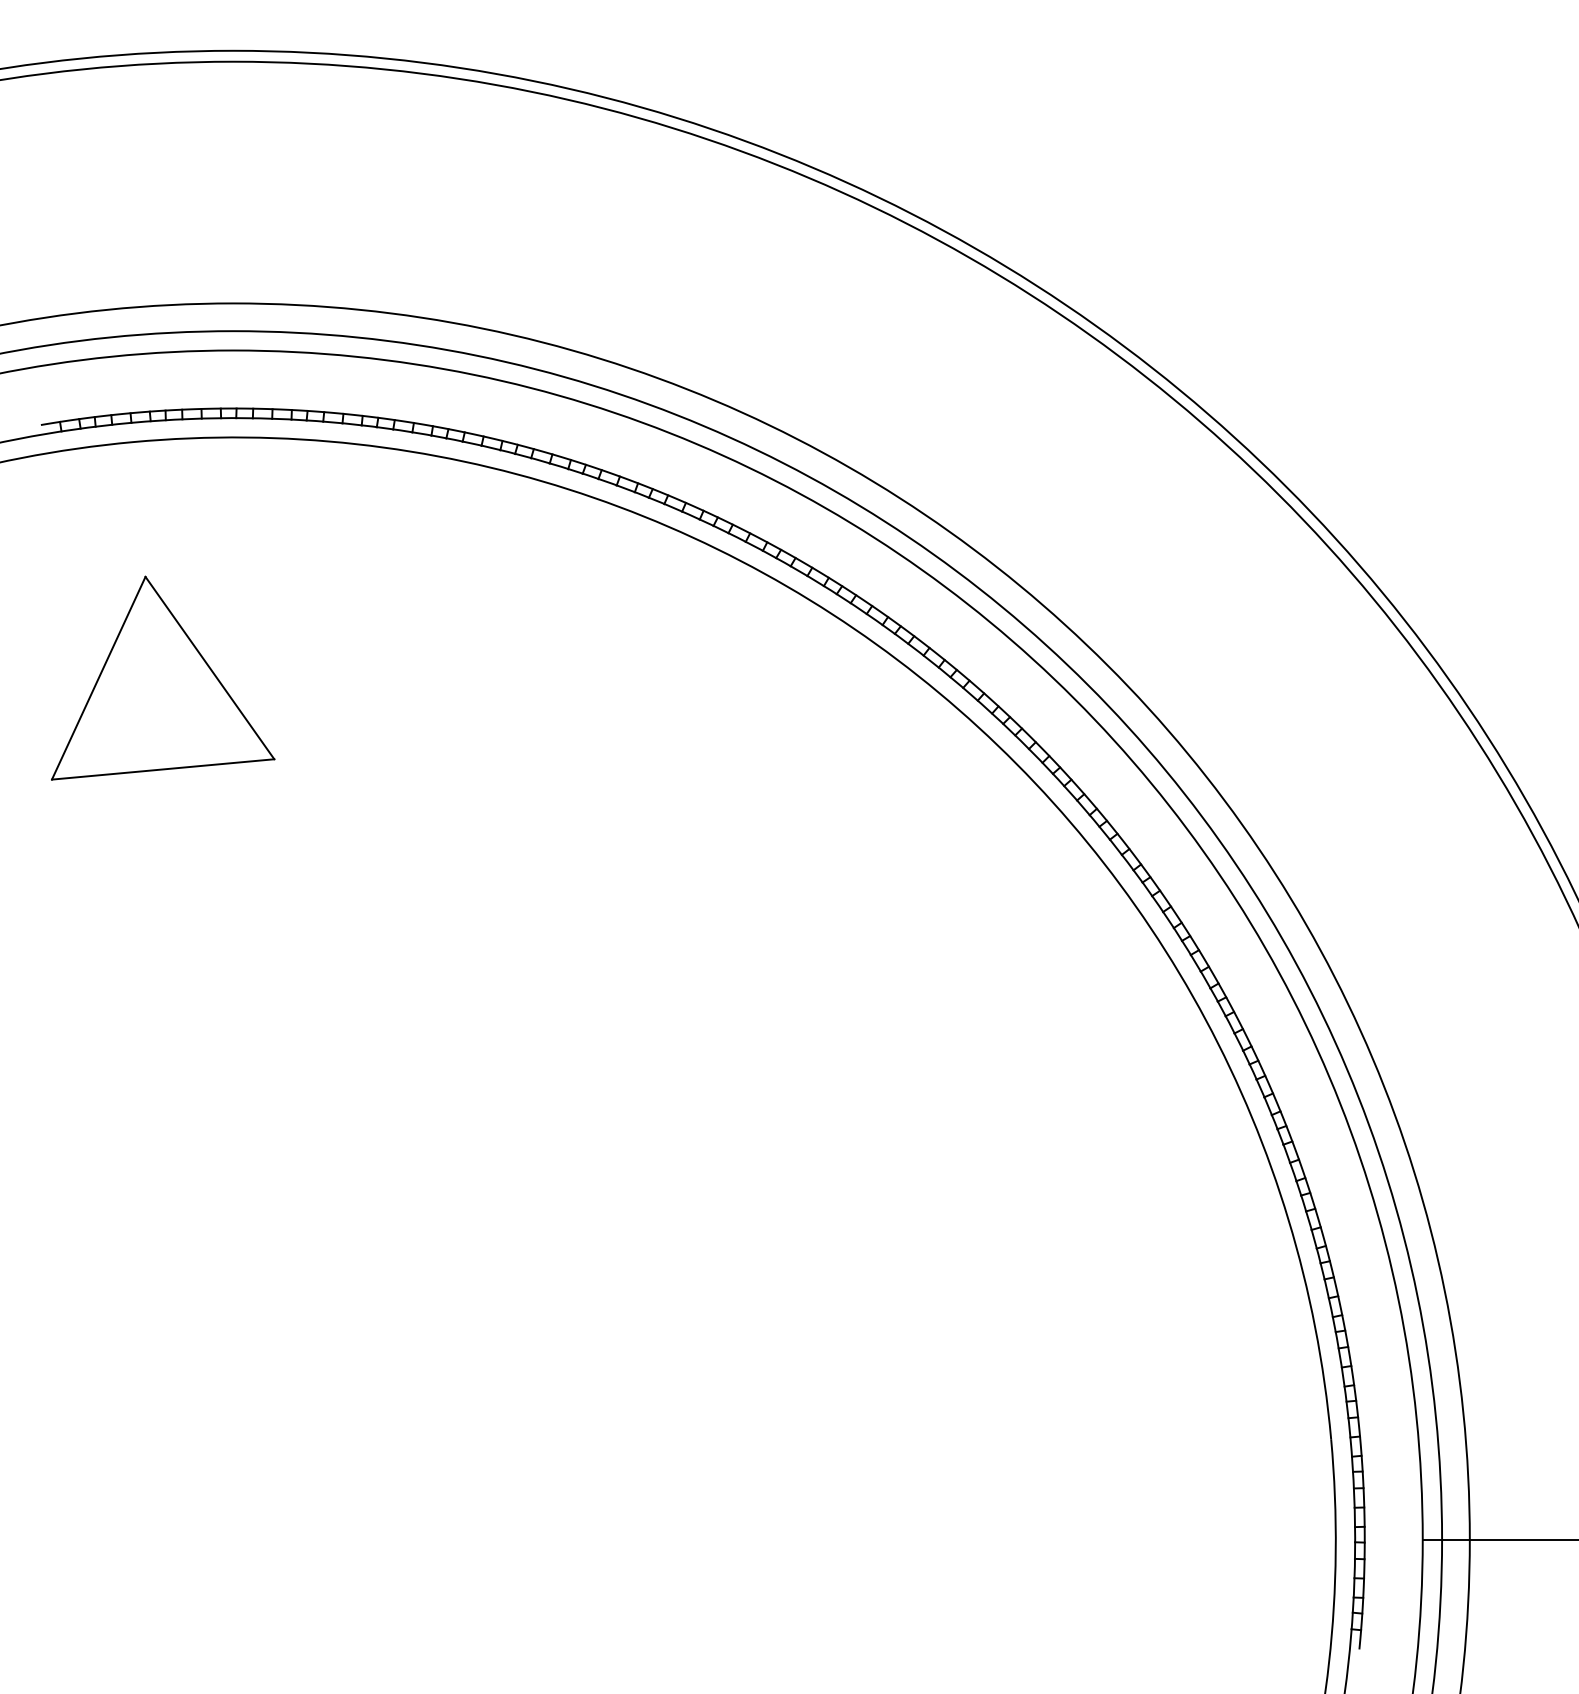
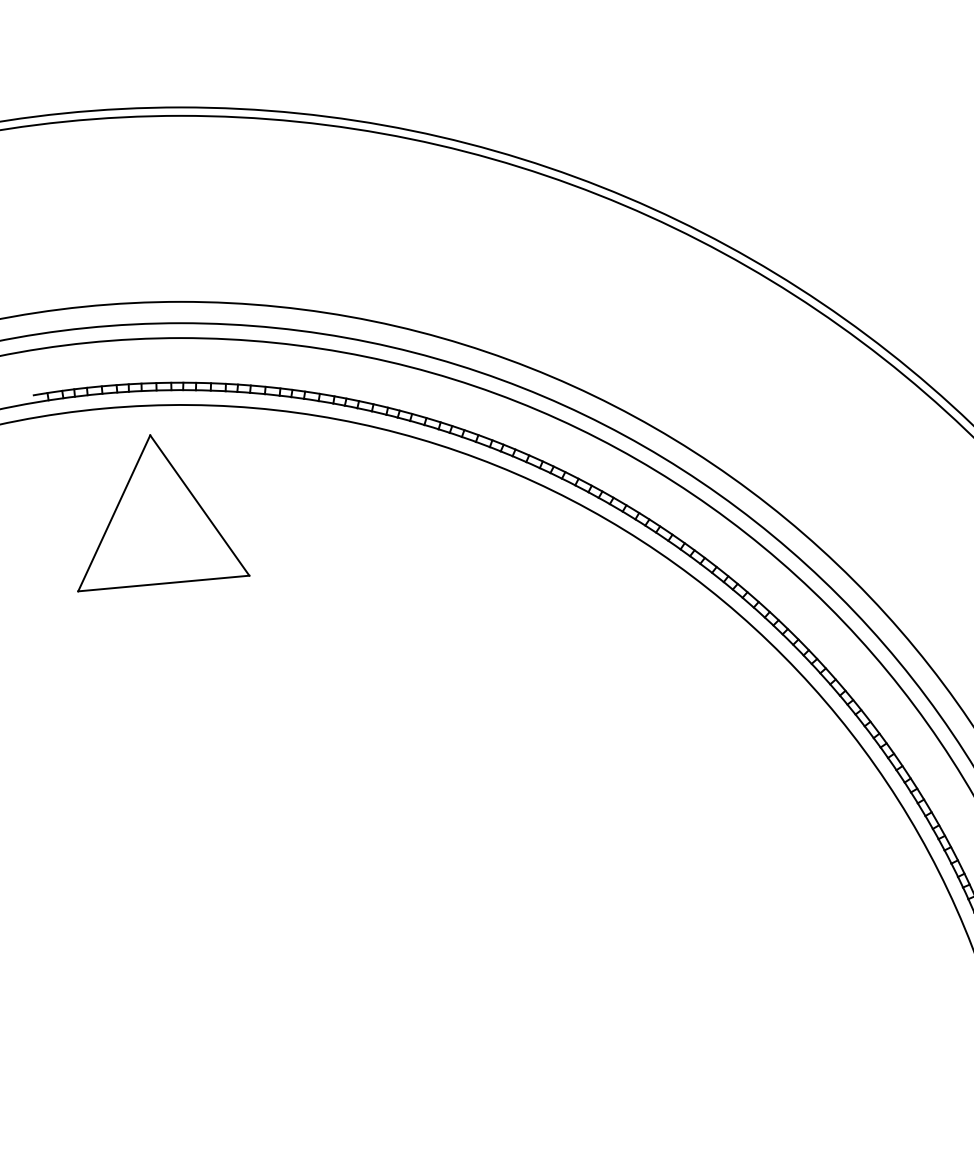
part: (163, 677) -> (164, 512), moved

